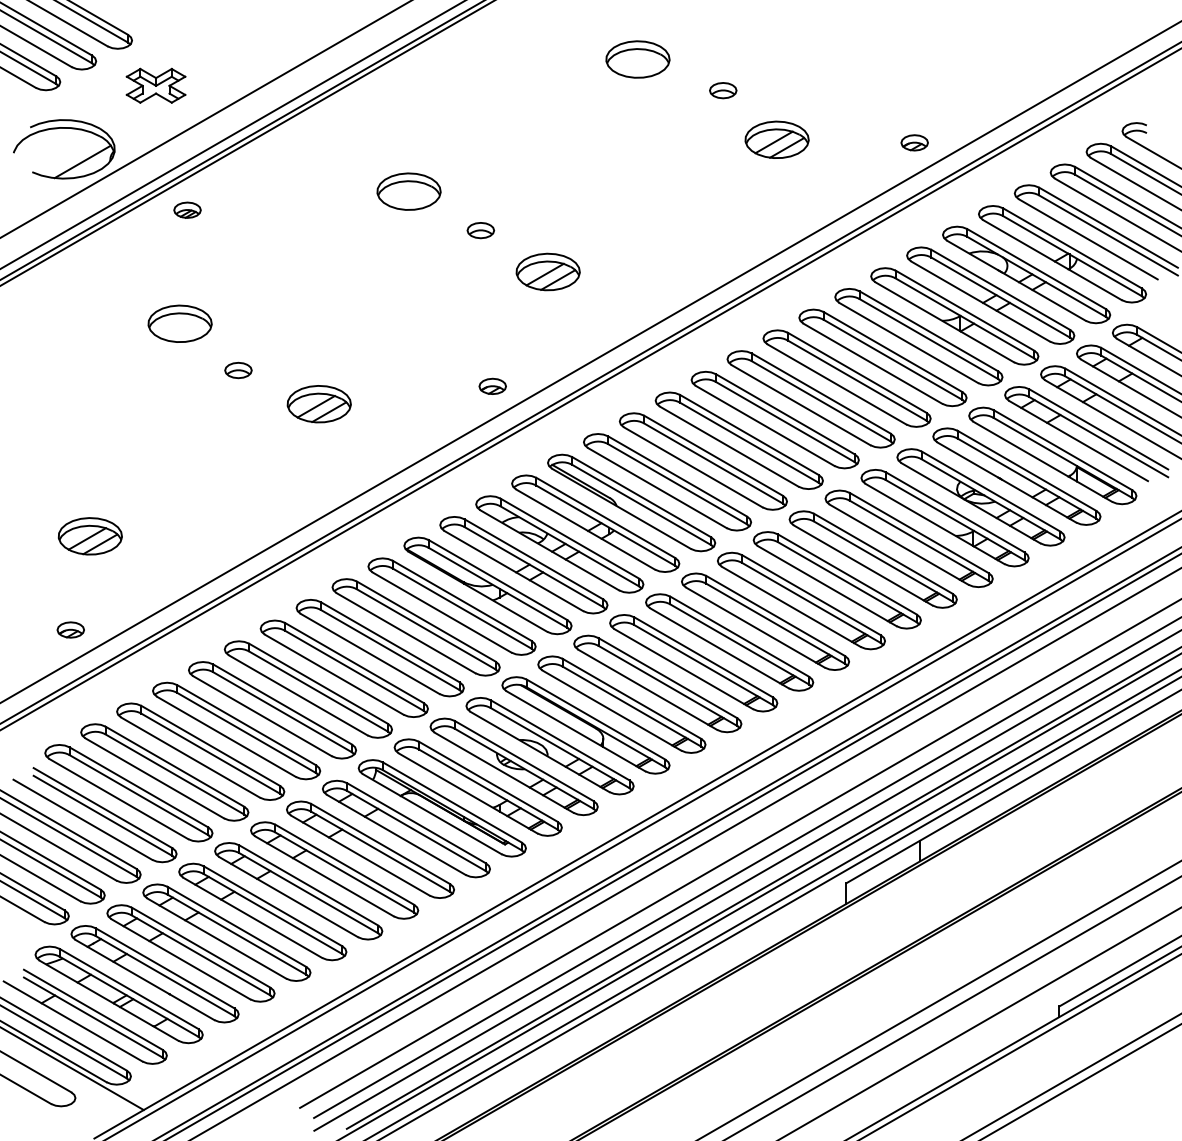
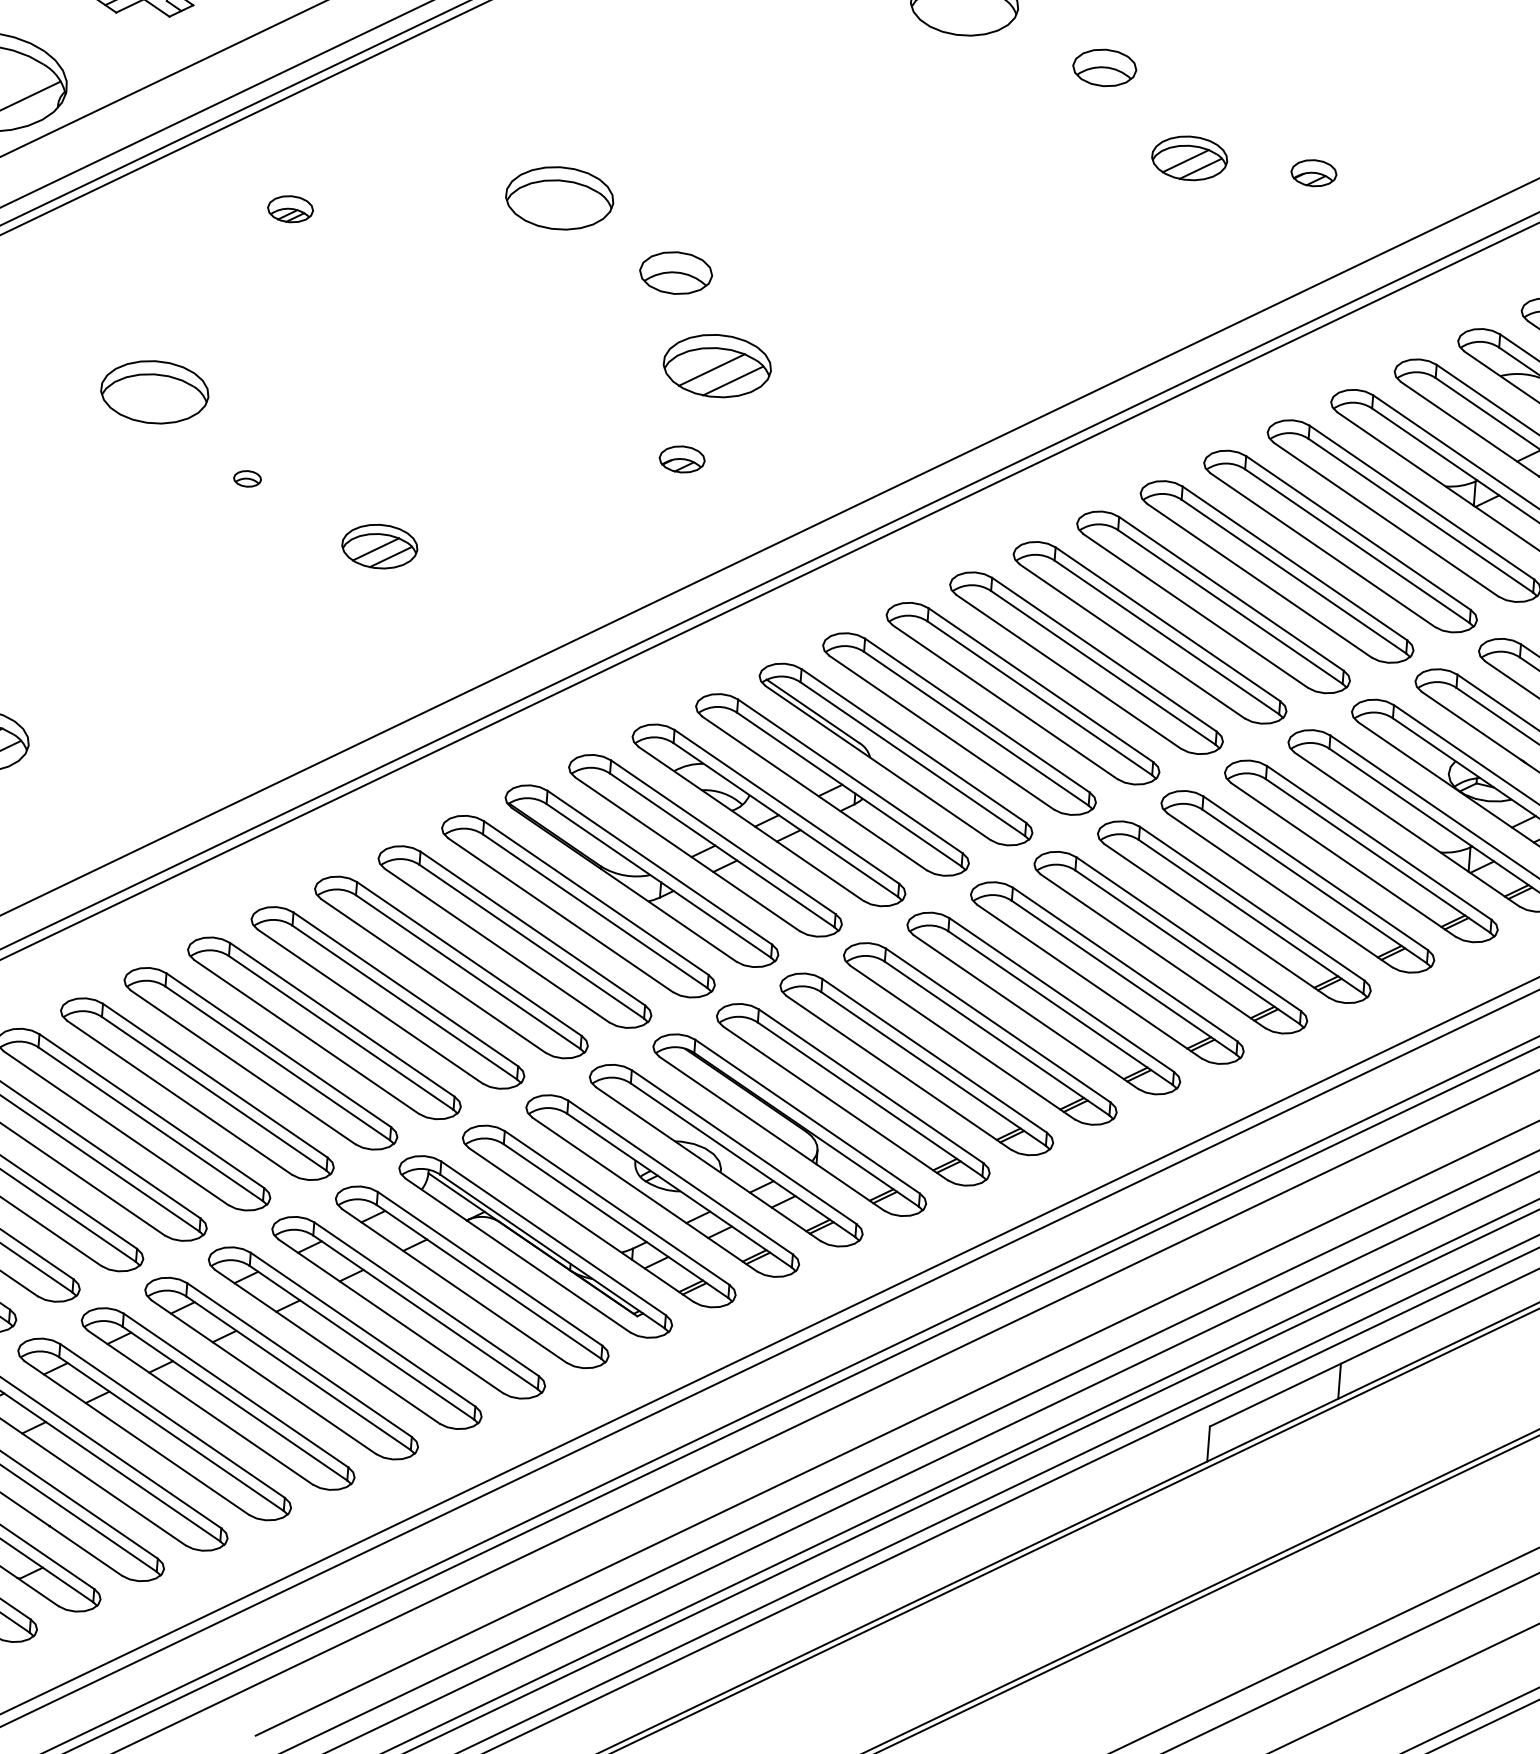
part: (723, 90) -> (1105, 67), size x1.4
part: (776, 139) -> (1188, 157), size x0.7
part: (914, 142) -> (1313, 172), moved
part: (187, 209) -> (290, 207), moved
part: (480, 230) -> (675, 273), size x1.6
part: (547, 271) -> (716, 365), moved
part: (238, 370) -> (247, 478), size x0.6
part: (492, 385) -> (681, 457), moved
part: (318, 404) -> (378, 546), size x0.7

